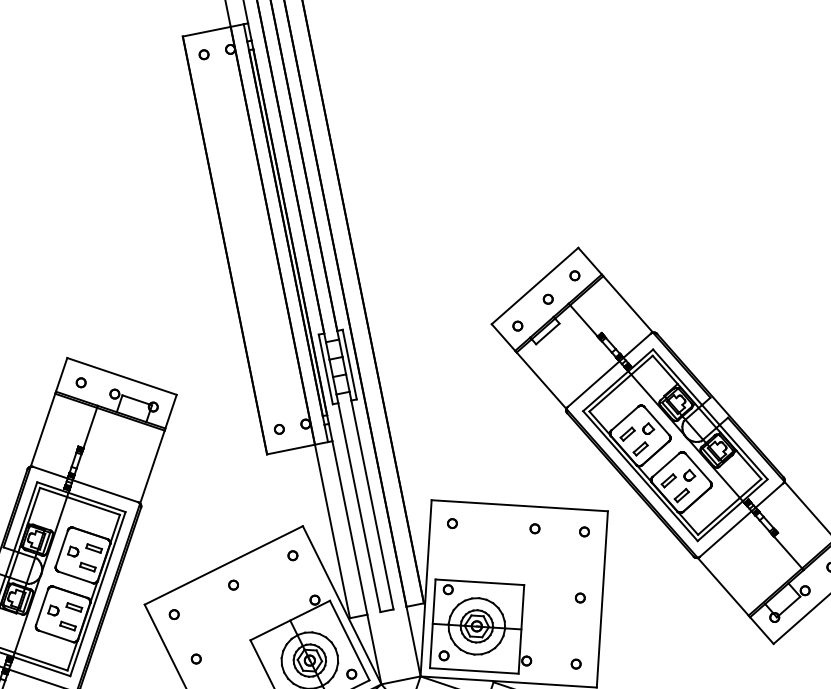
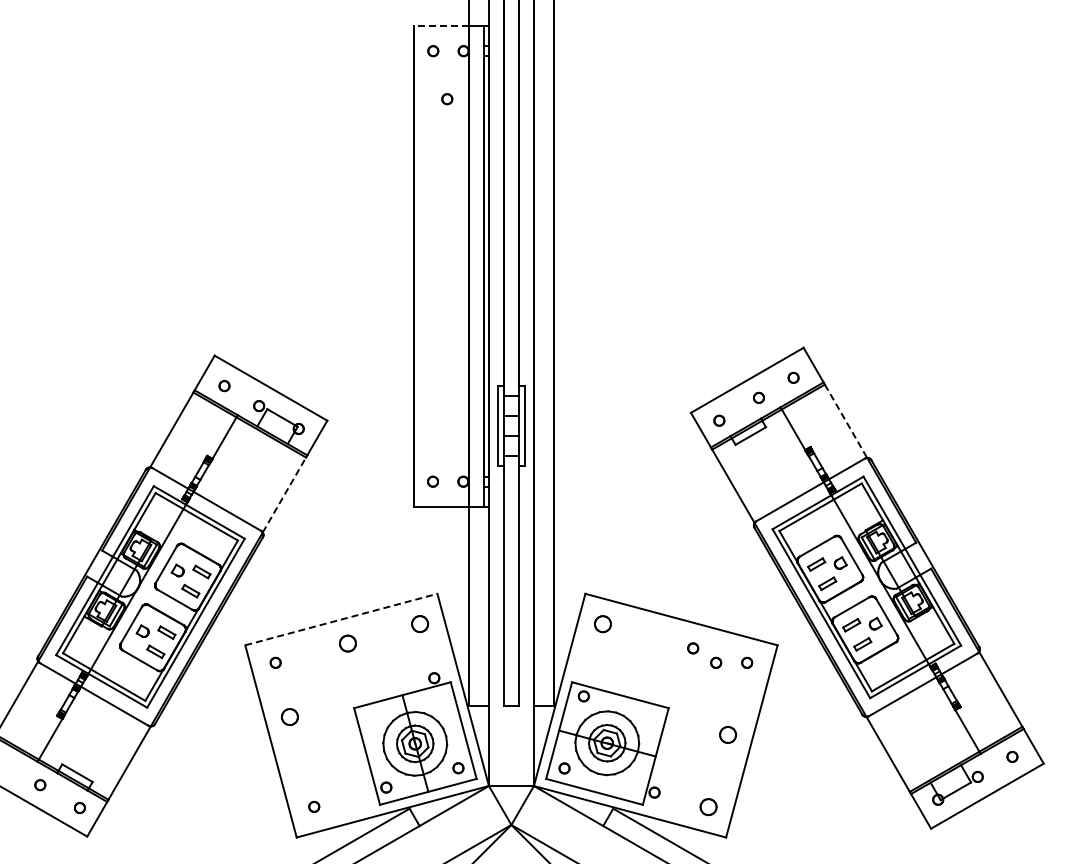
line: (206, 31) -> (441, 26), solid -> dashed
part: (224, 94) -> (447, 99), added
line: (628, 304) -> (846, 421), solid -> dashed
line: (152, 466) -> (284, 494), solid -> dashed
part: (452, 523) -> (603, 624), size x1.6
part: (557, 536) -> (716, 662), added
part: (292, 556) -> (419, 624), size x1.6
line: (223, 565) -> (341, 619), solid -> dashed
part: (233, 585) -> (347, 643), size x1.6
part: (579, 597) -> (727, 734), size x1.6
part: (196, 658) -> (290, 716), size x1.6
part: (576, 663) -> (708, 806), size x1.6

